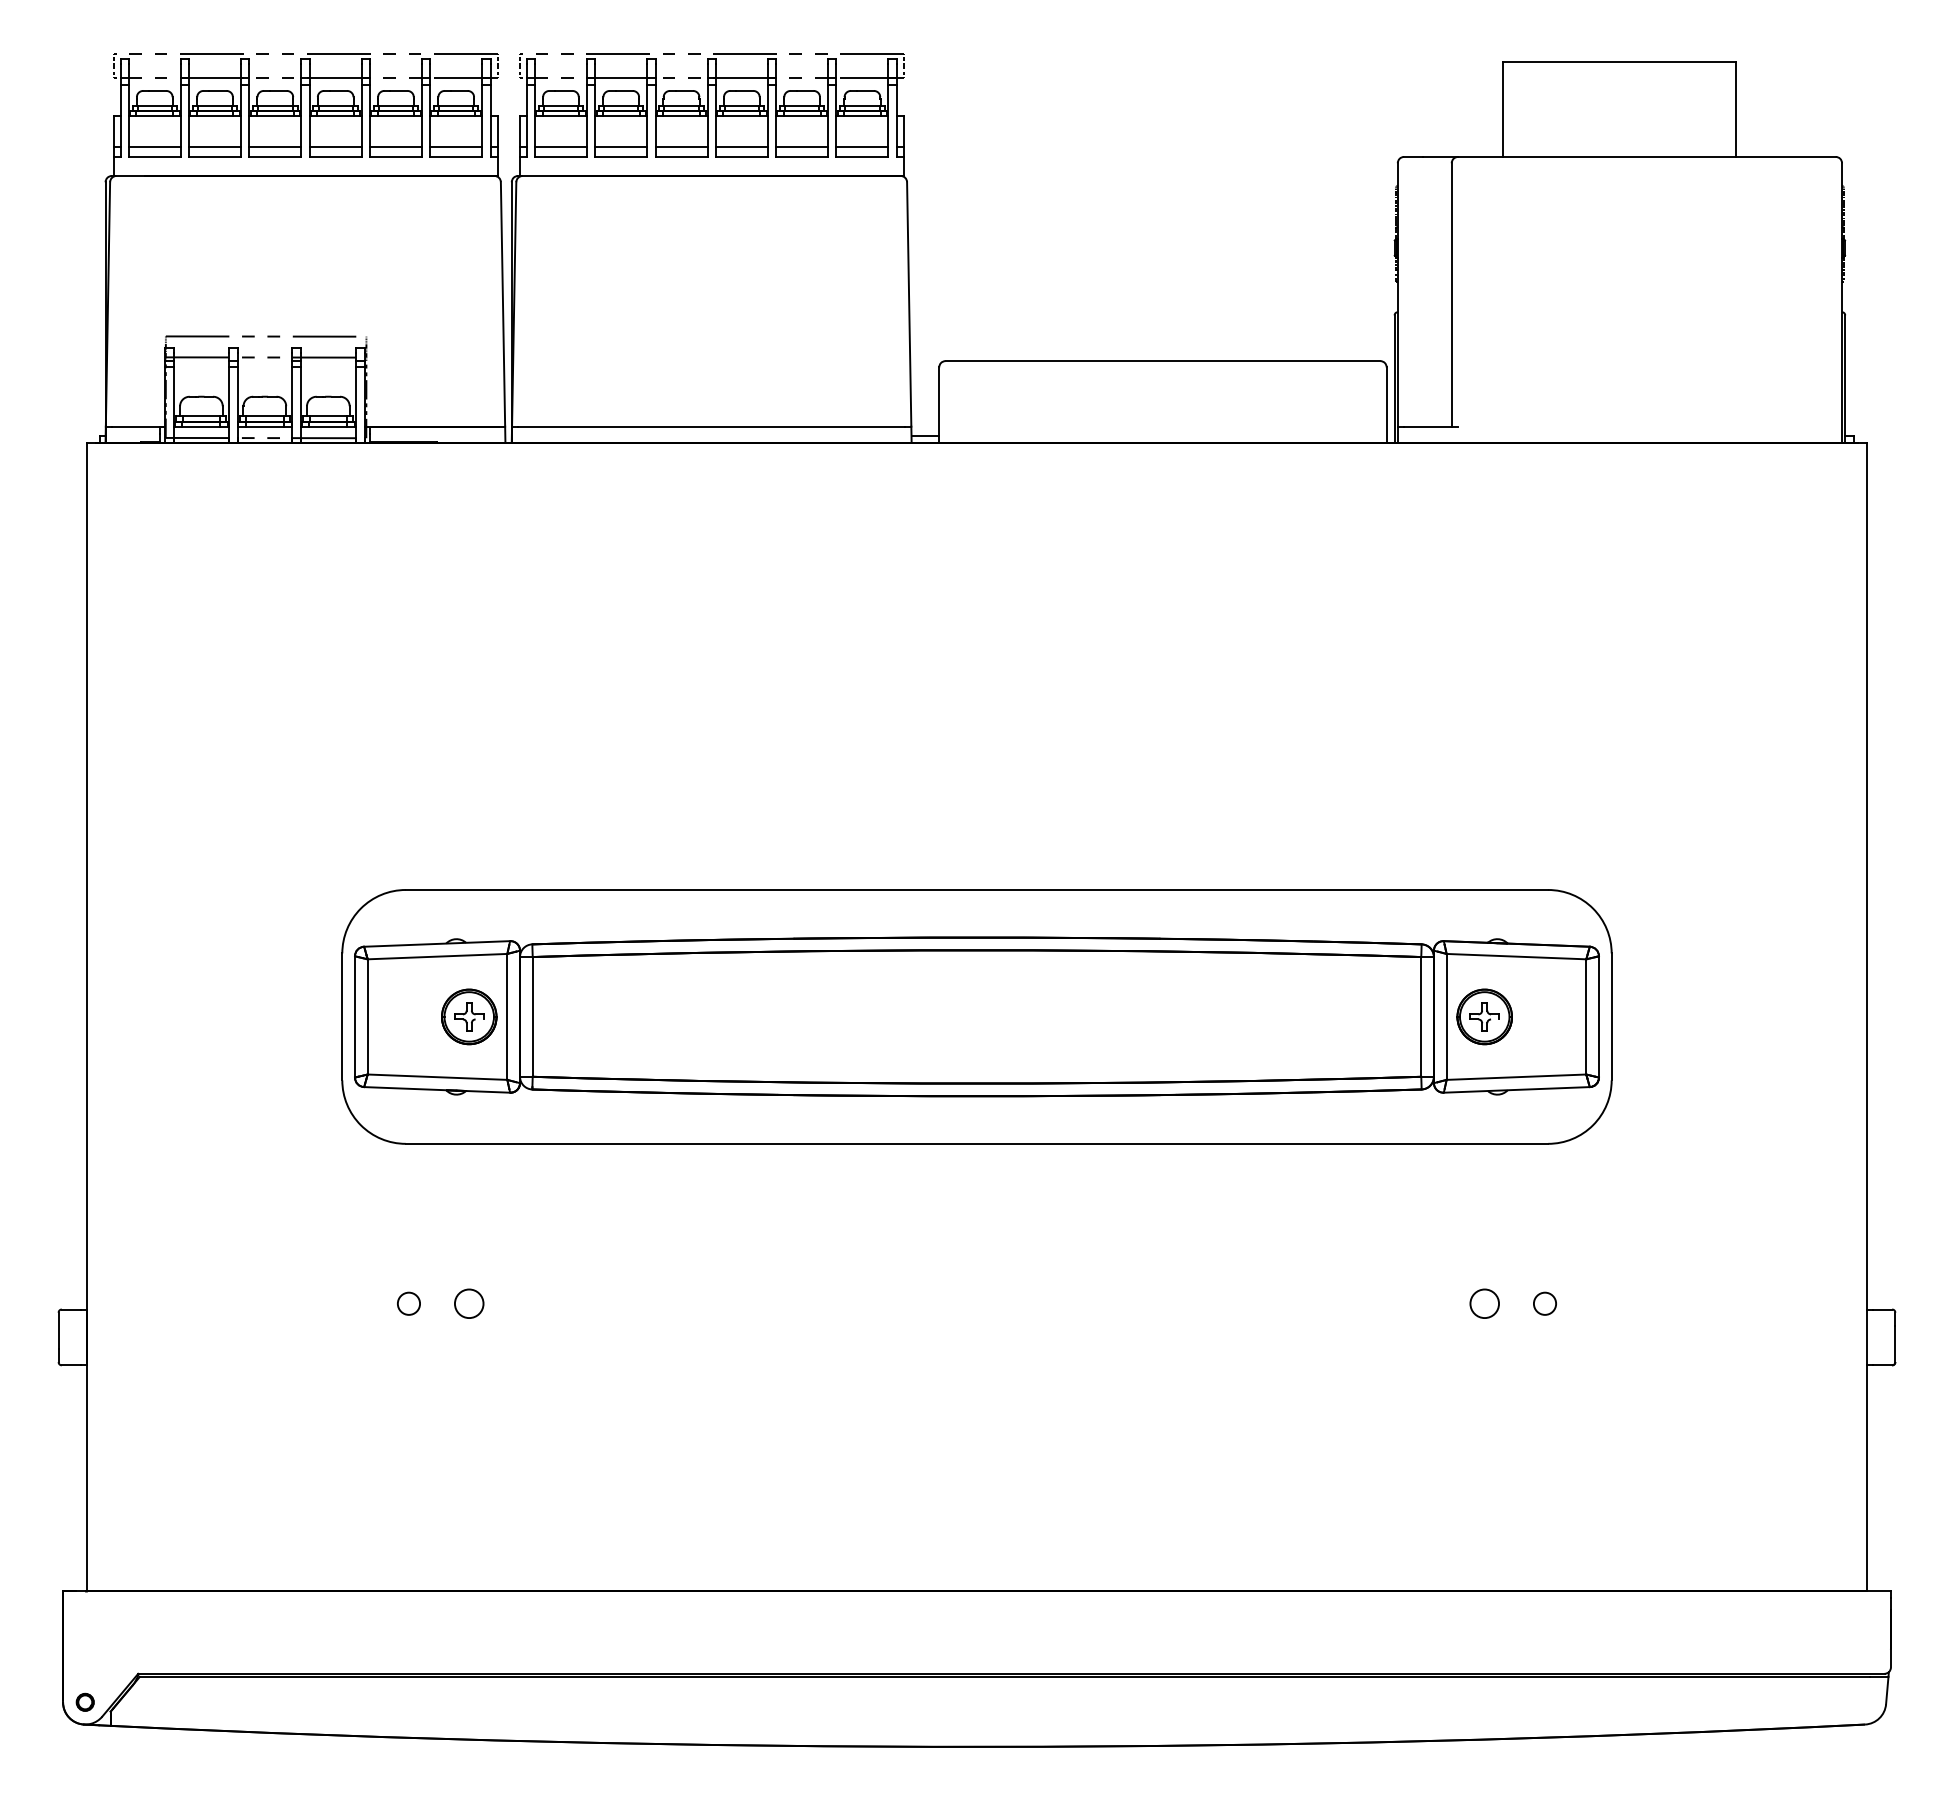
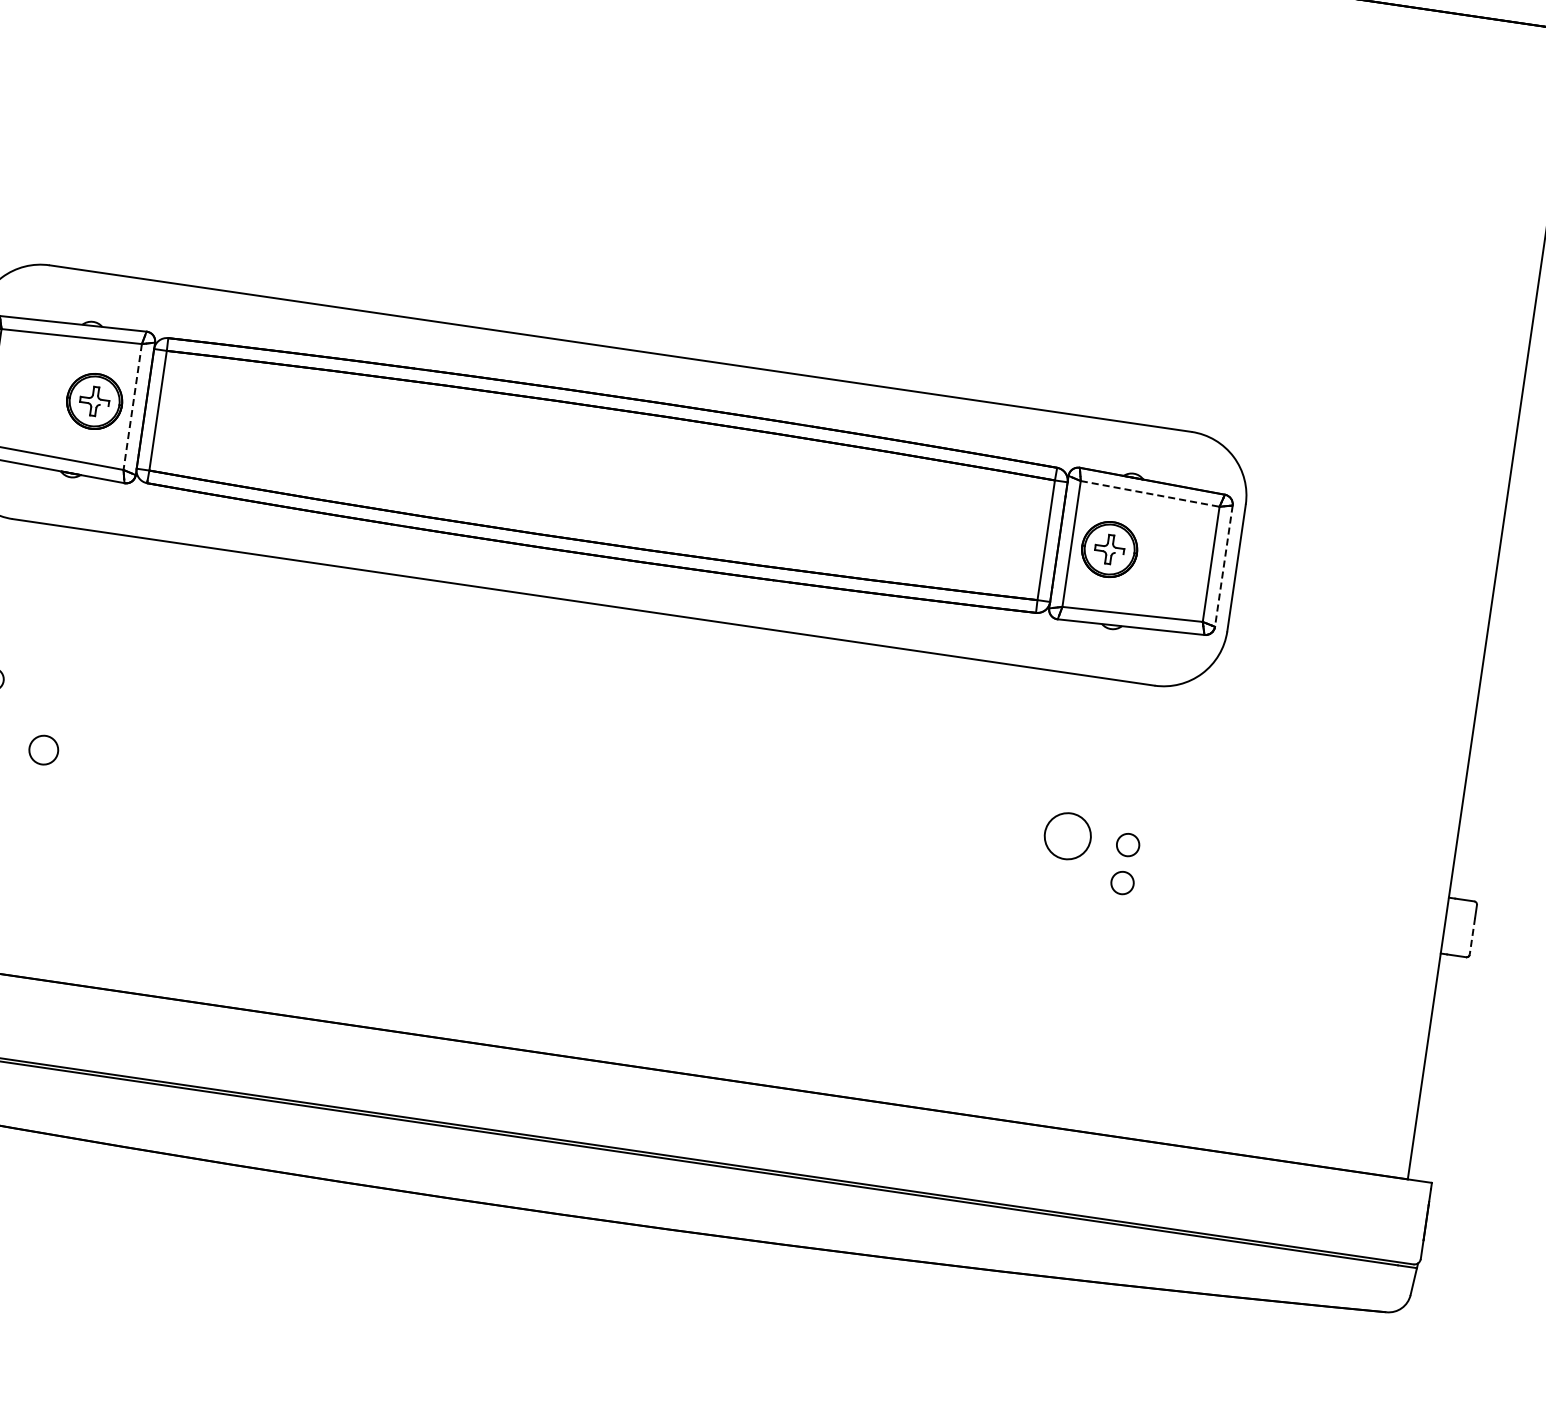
line: (1516, 956) -> (1150, 493), solid -> dashed
line: (507, 1016) -> (132, 406), solid -> dashed
line: (1598, 1016) -> (1223, 565), solid -> dashed
circle: (469, 1303) -> (44, 749), moved
circle: (1484, 1303) -> (1067, 835), size x1.6
circle: (1544, 1341) -> (1122, 882), added
line: (1895, 1344) -> (1472, 936), solid -> dashed

